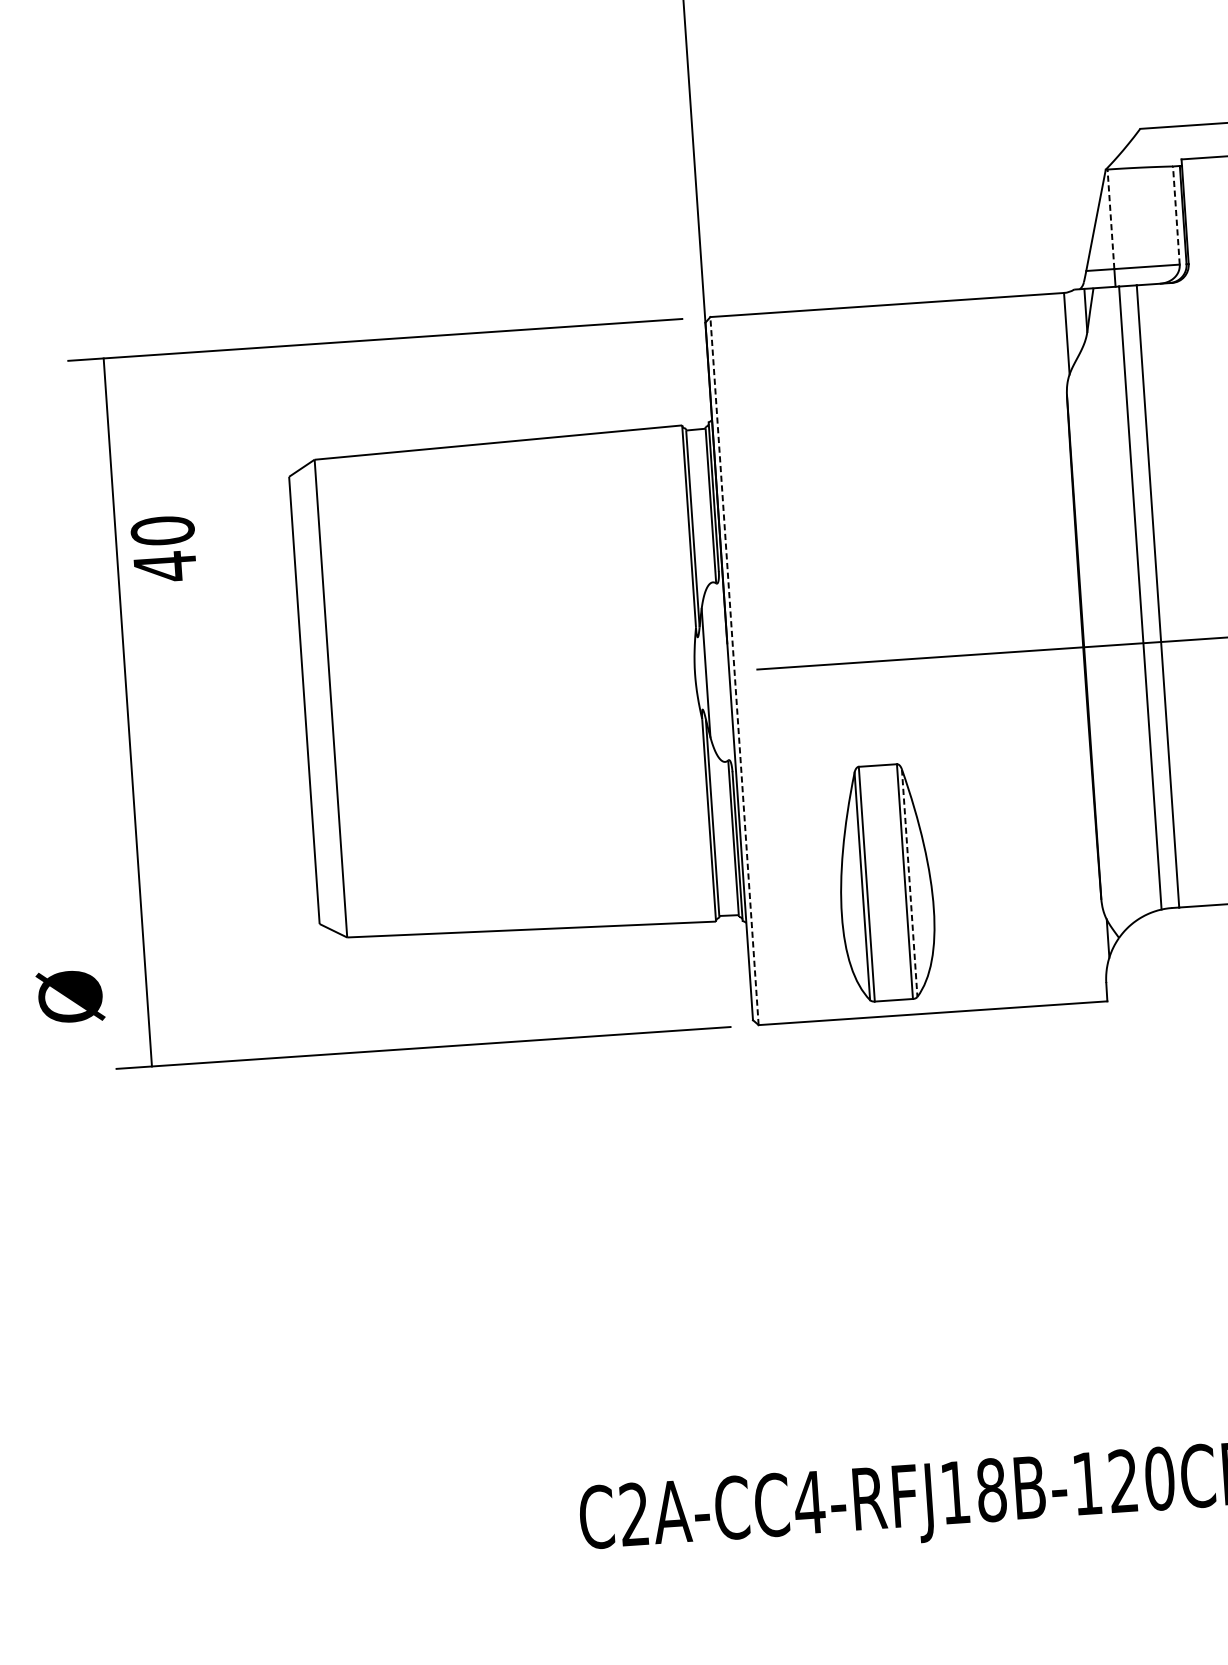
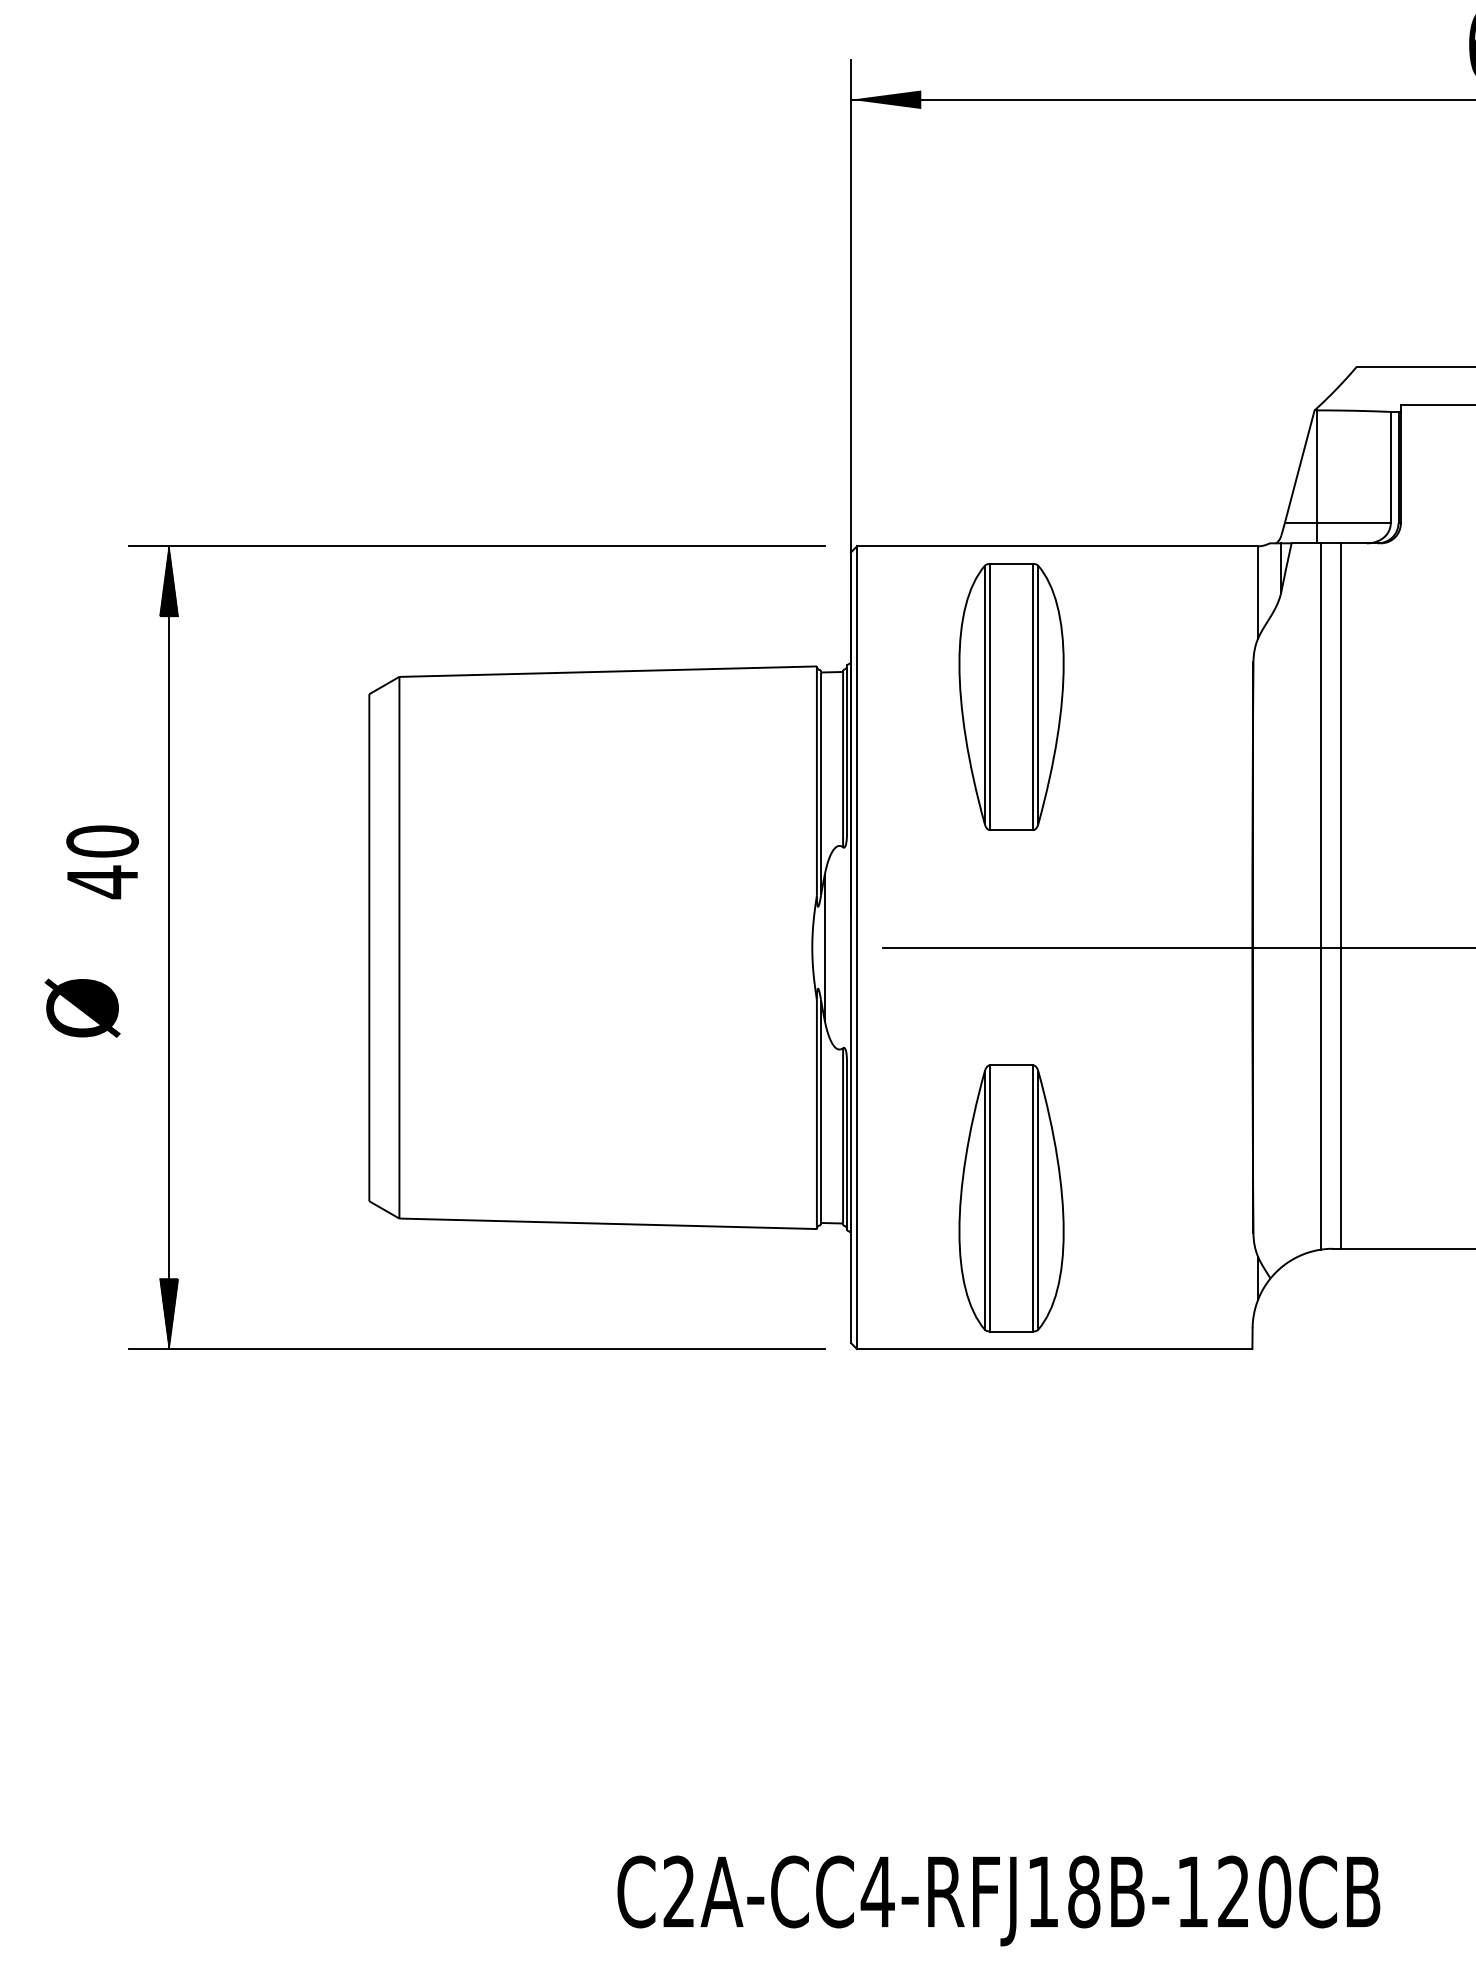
line: (1176, 215) -> (1390, 467), dashed -> solid
line: (1110, 219) -> (1316, 466), dashed -> solid
hatch: (105, 389) -> (168, 581), added
part: (855, 440) -> (1011, 696), added
text: (163, 549) -> (102, 862), moved
line: (734, 670) -> (857, 947), dashed -> solid
line: (909, 883) -> (1038, 1201), dashed -> solid
text: (70, 996) -> (82, 1007), moved
hatch: (149, 1035) -> (168, 1313), added

